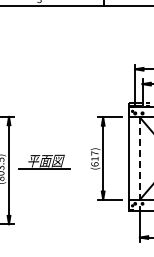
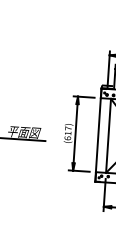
line: (139, 159) -> (108, 136), dashed -> solid

